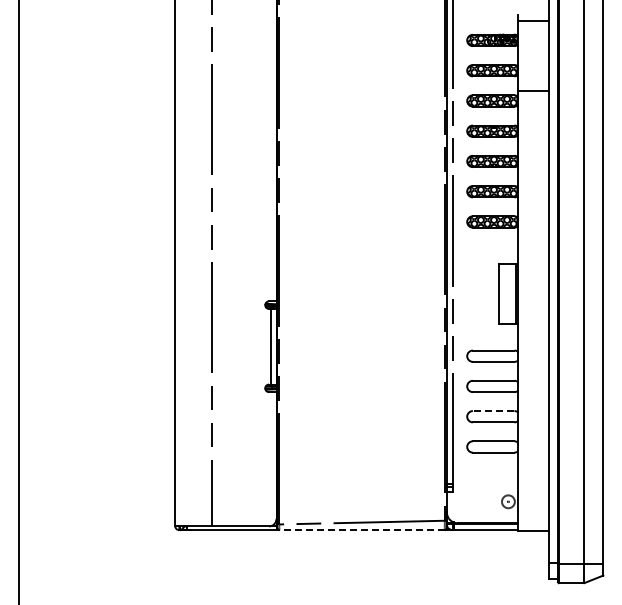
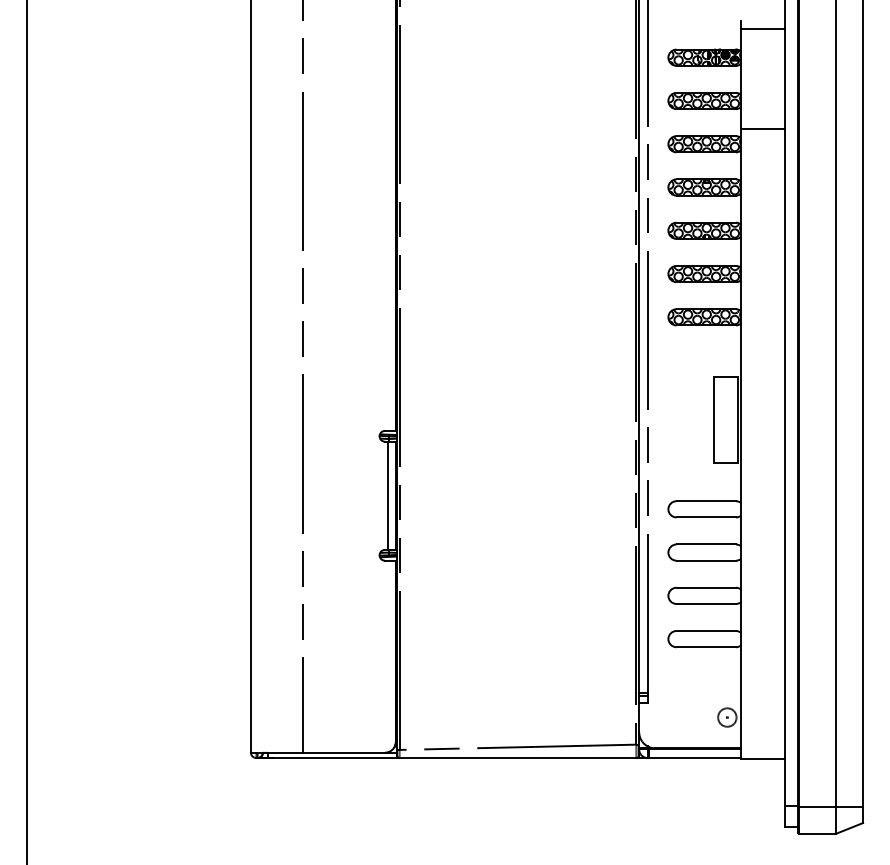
line: (493, 411) -> (706, 588), dashed -> solid
line: (362, 530) -> (518, 758), dashed -> solid

